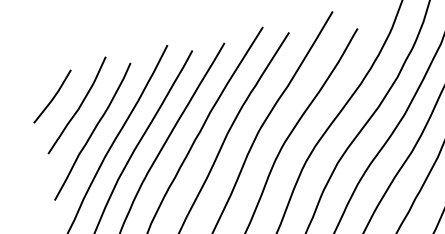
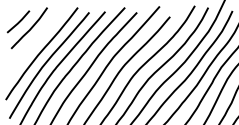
curve: (92, 130) -> (34, 41), removed

